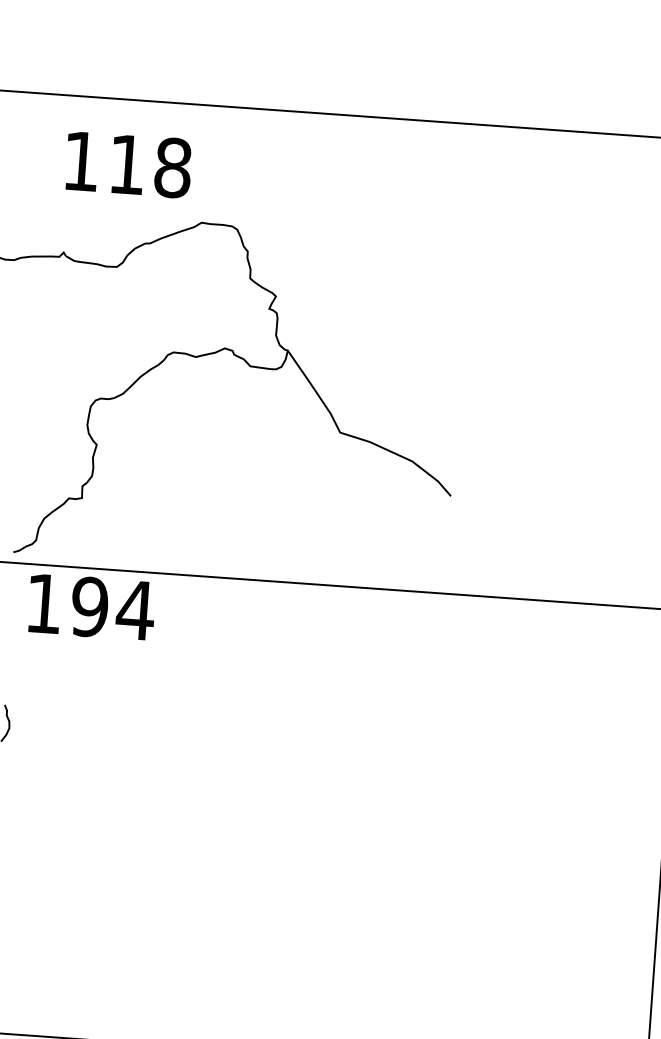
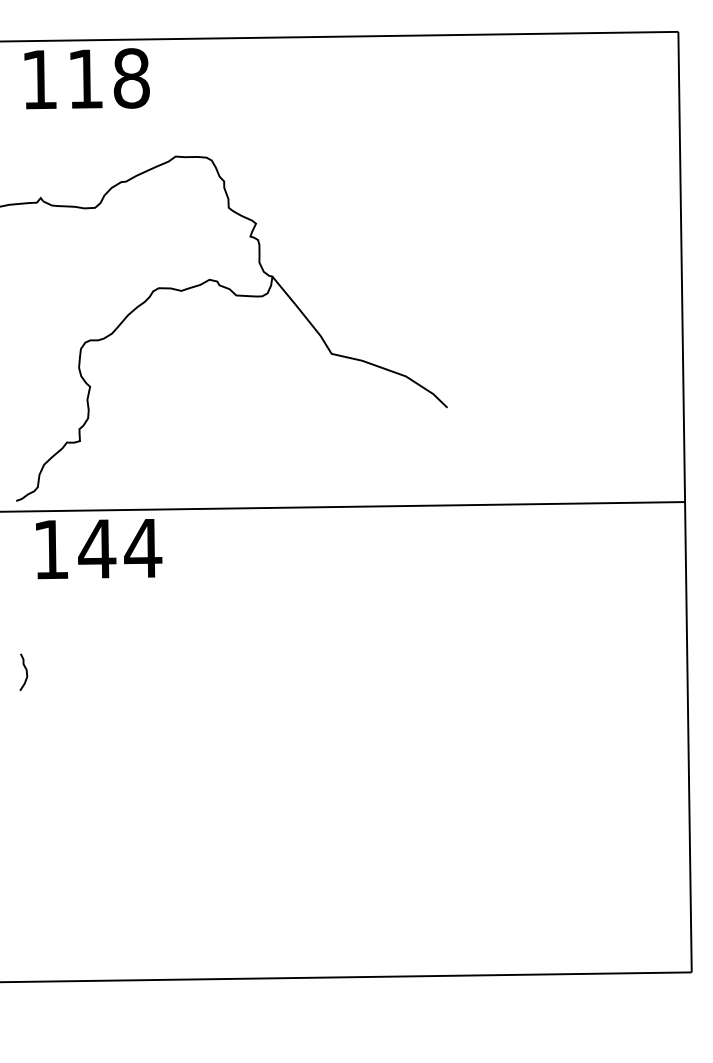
text: (128, 164) -> (86, 78), moved
text: (90, 606) -> (97, 548), 194 -> 144

